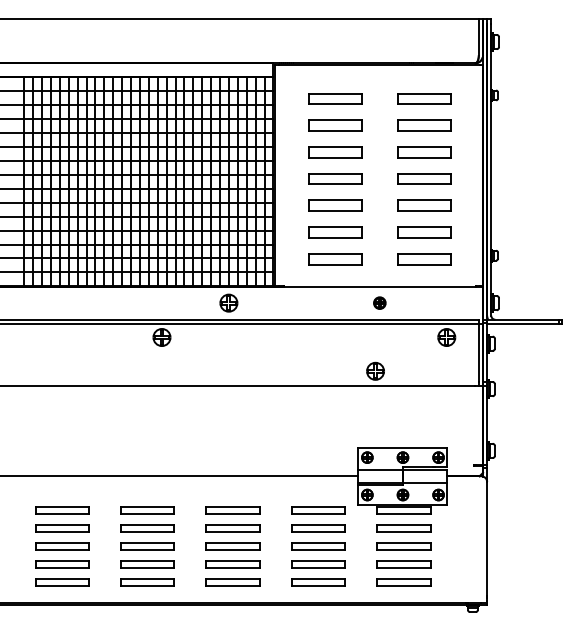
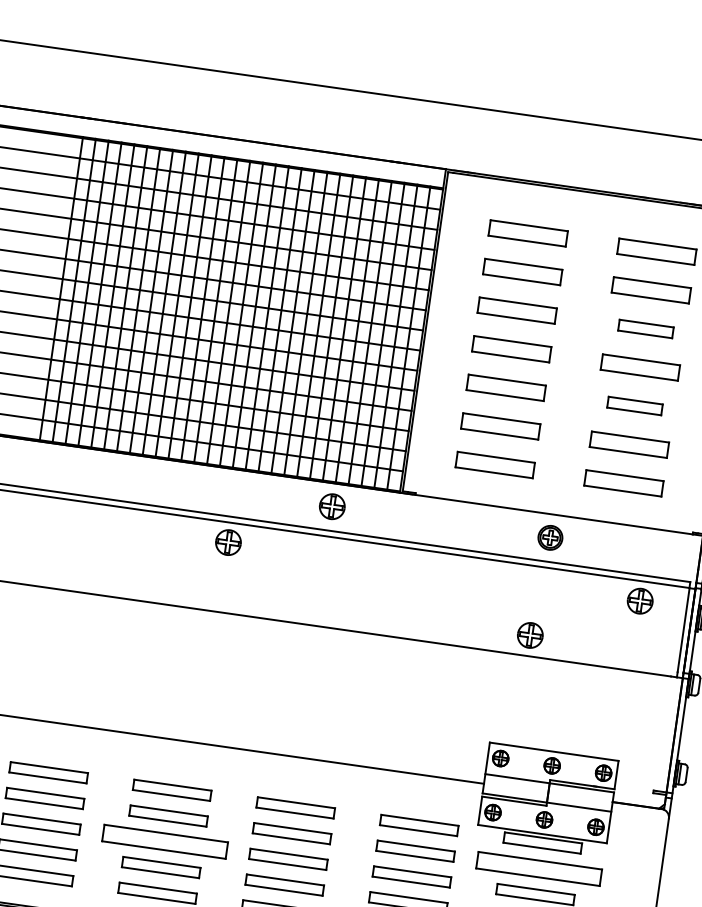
part: (424, 152) -> (646, 329), size x0.7
part: (424, 205) -> (635, 405), size x0.7
part: (379, 302) -> (550, 536), size x1.4
part: (403, 528) -> (538, 868), size x1.6
part: (147, 546) -> (164, 841), size x1.6

